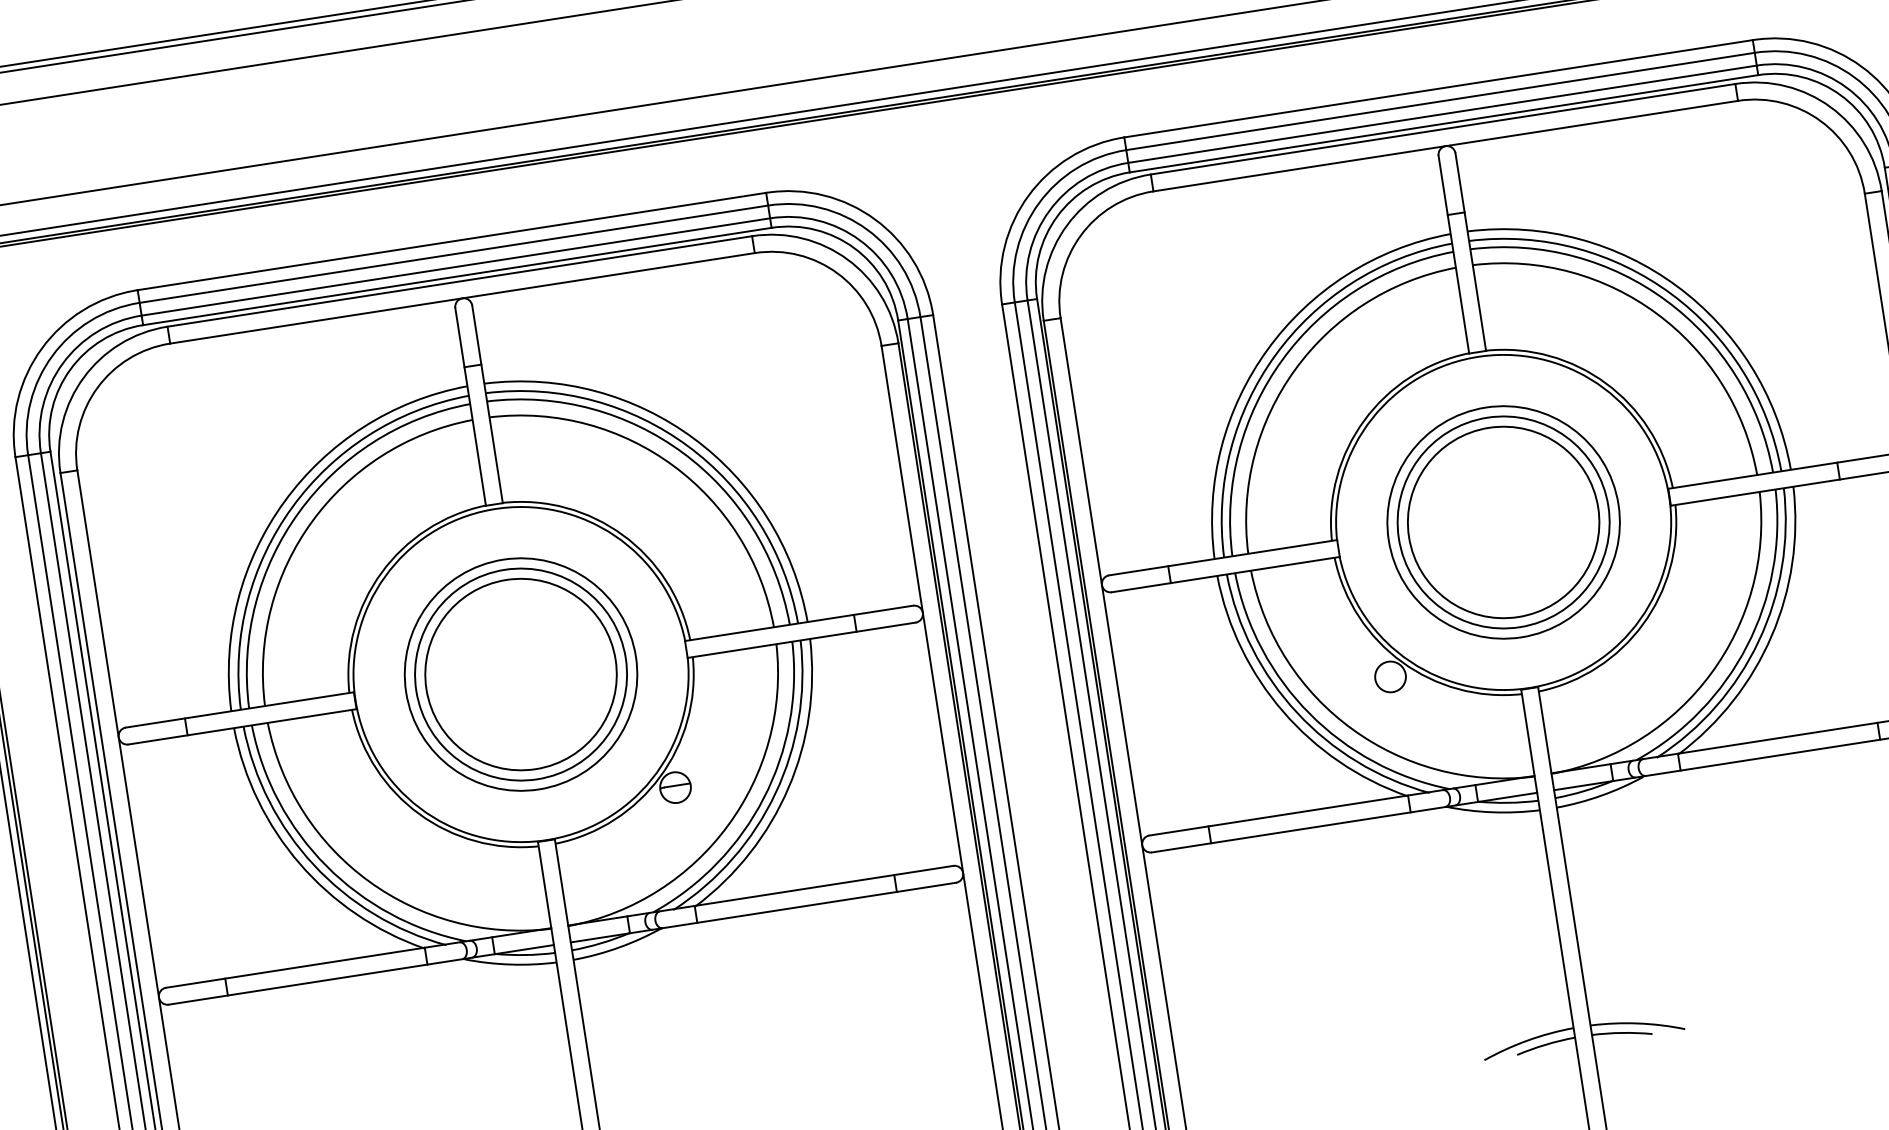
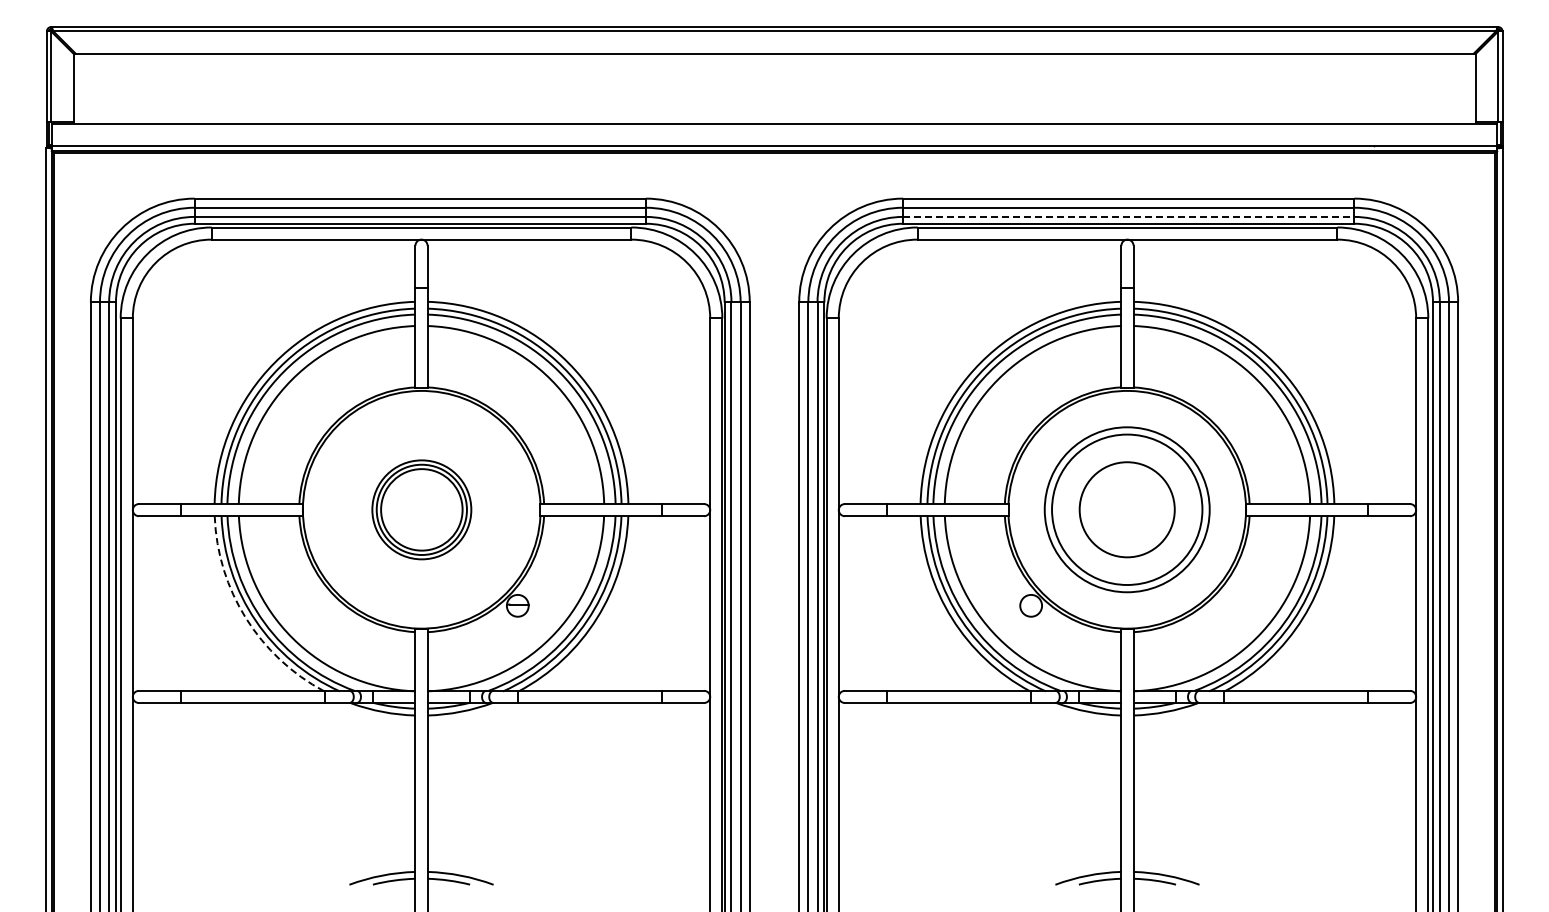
line: (1442, 113) -> (1128, 216), solid -> dashed
circle: (1503, 522) -> (1127, 509), size x0.7
part: (520, 674) -> (421, 509), size x0.6
arc: (300, 863) -> (246, 618), solid -> dashed

